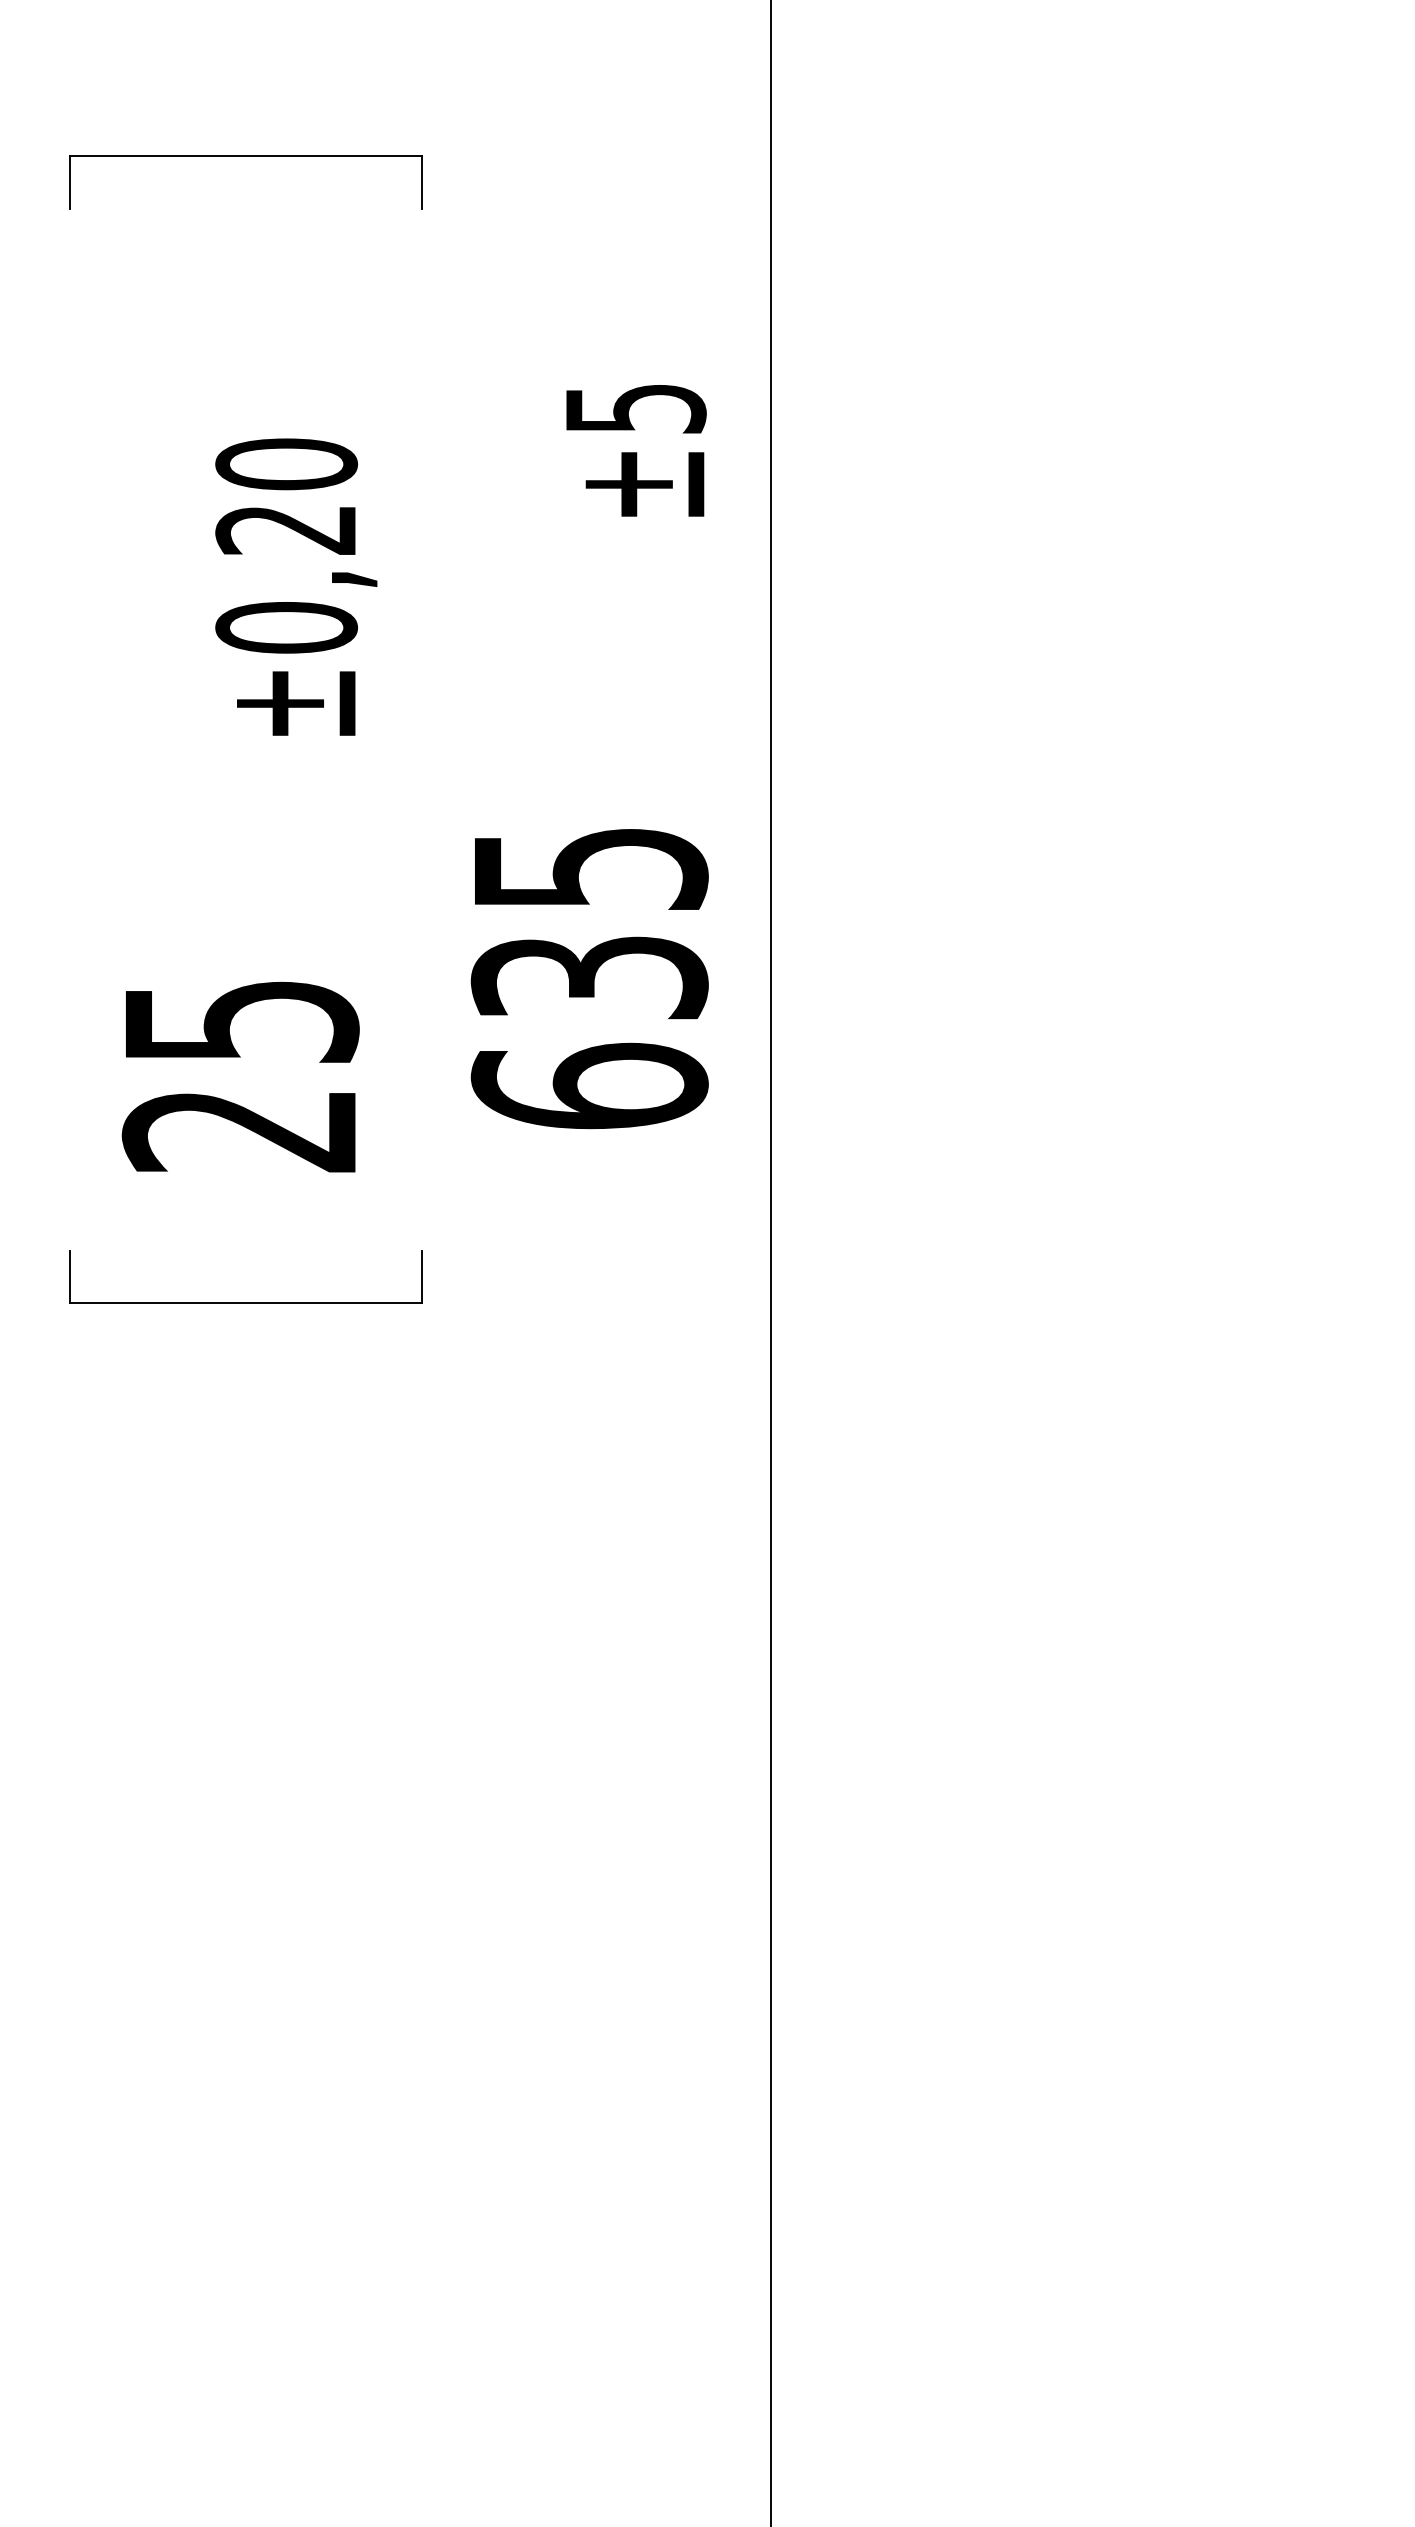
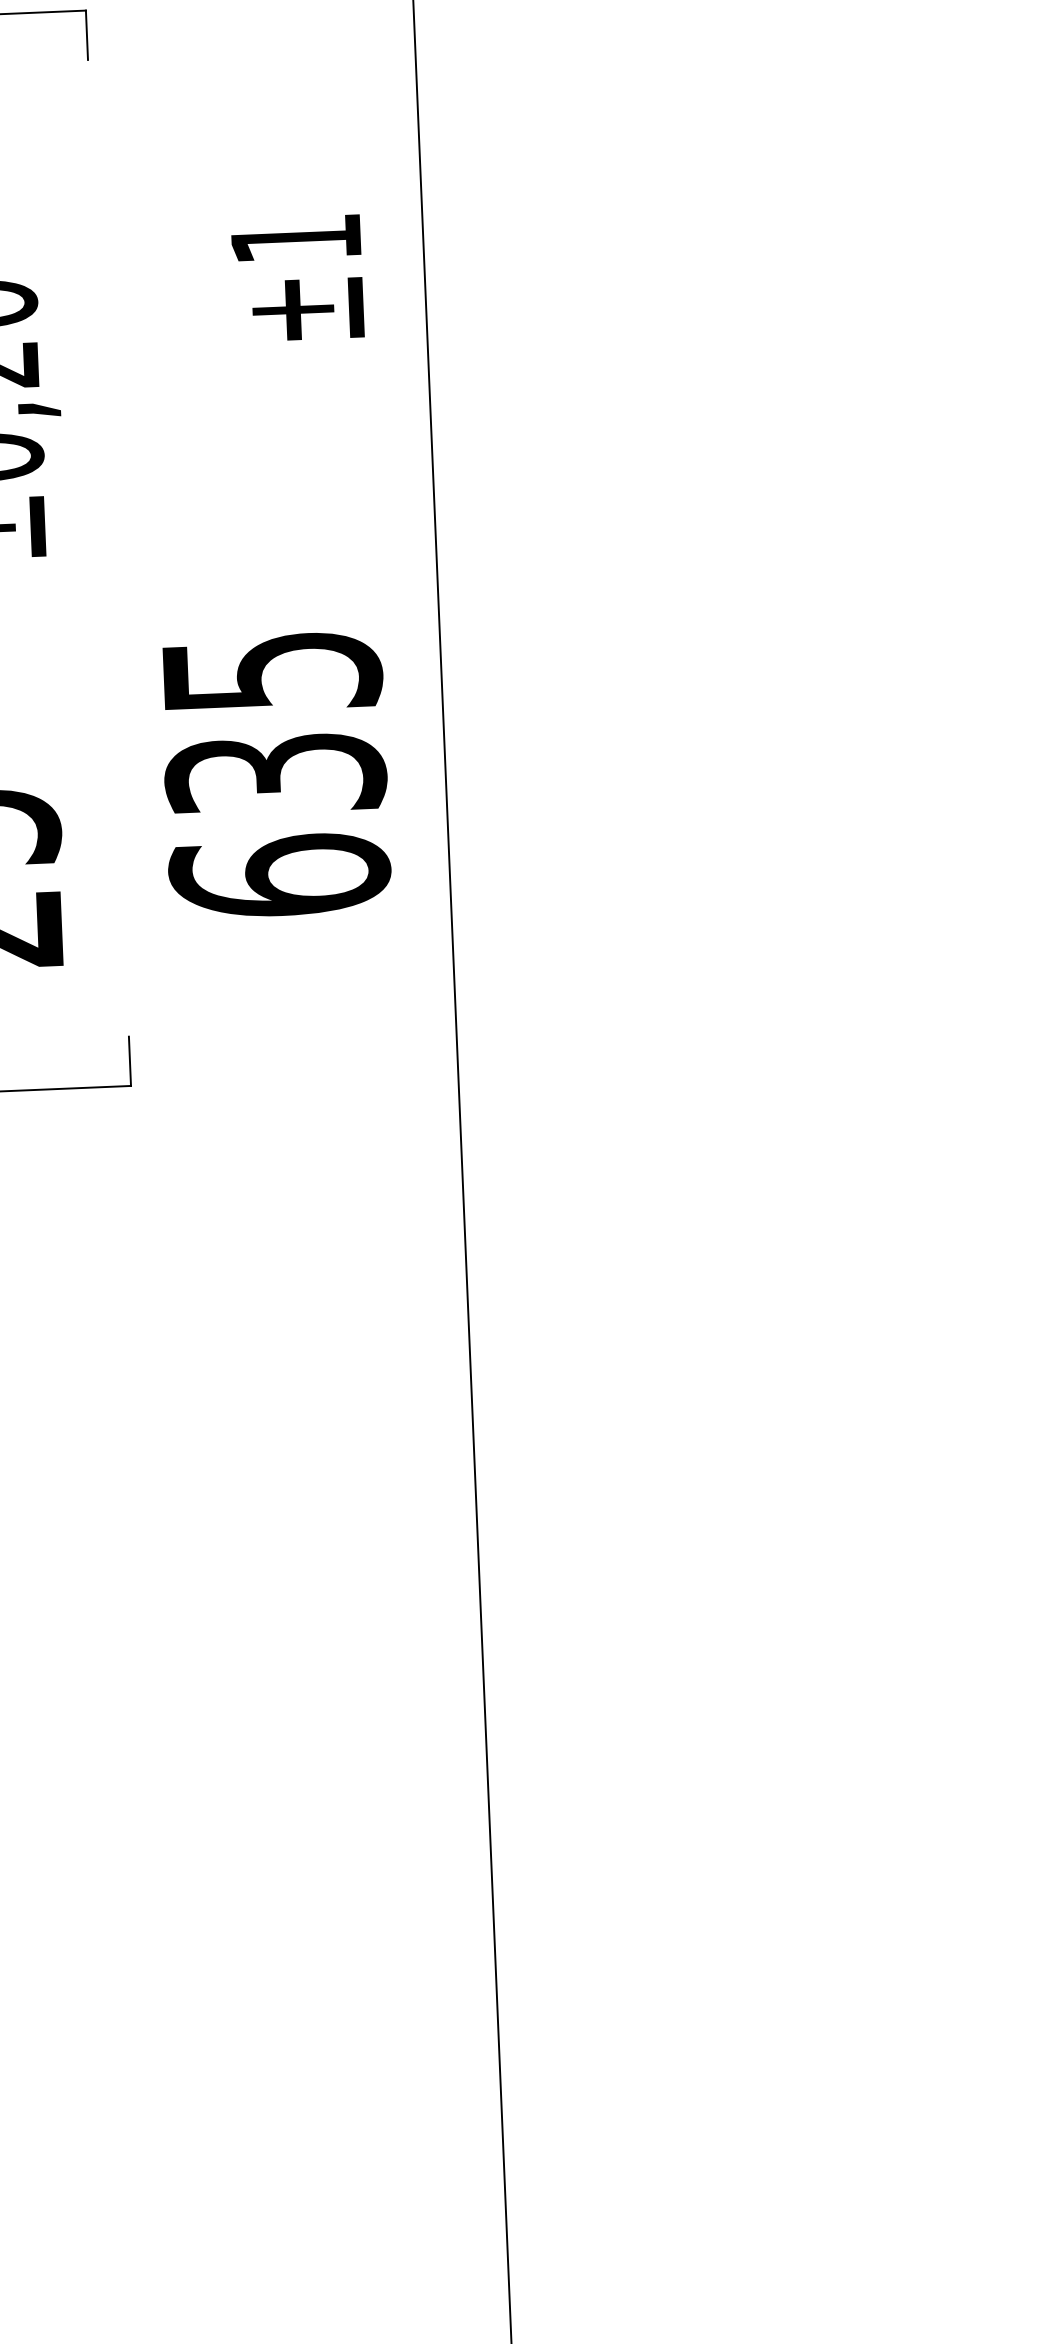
text: (636, 409) -> (297, 239), ±5 -> ±1

